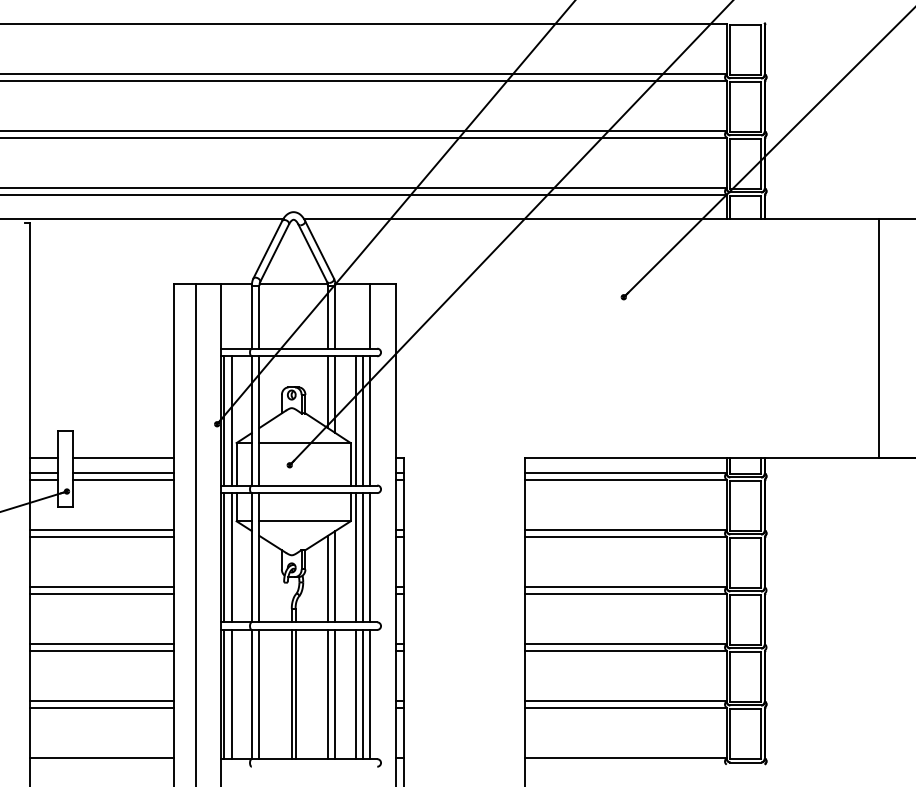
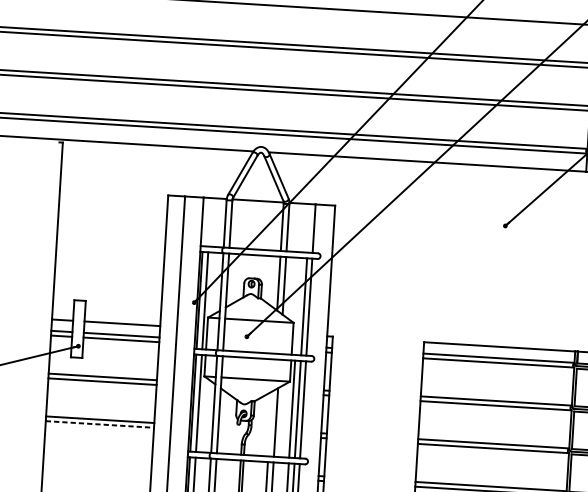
line: (355, 420) -> (298, 306), removed
line: (327, 578) -> (270, 423), removed
line: (102, 593) -> (100, 424), solid -> dashed
line: (101, 644) -> (97, 462), removed
line: (101, 650) -> (97, 467), removed

